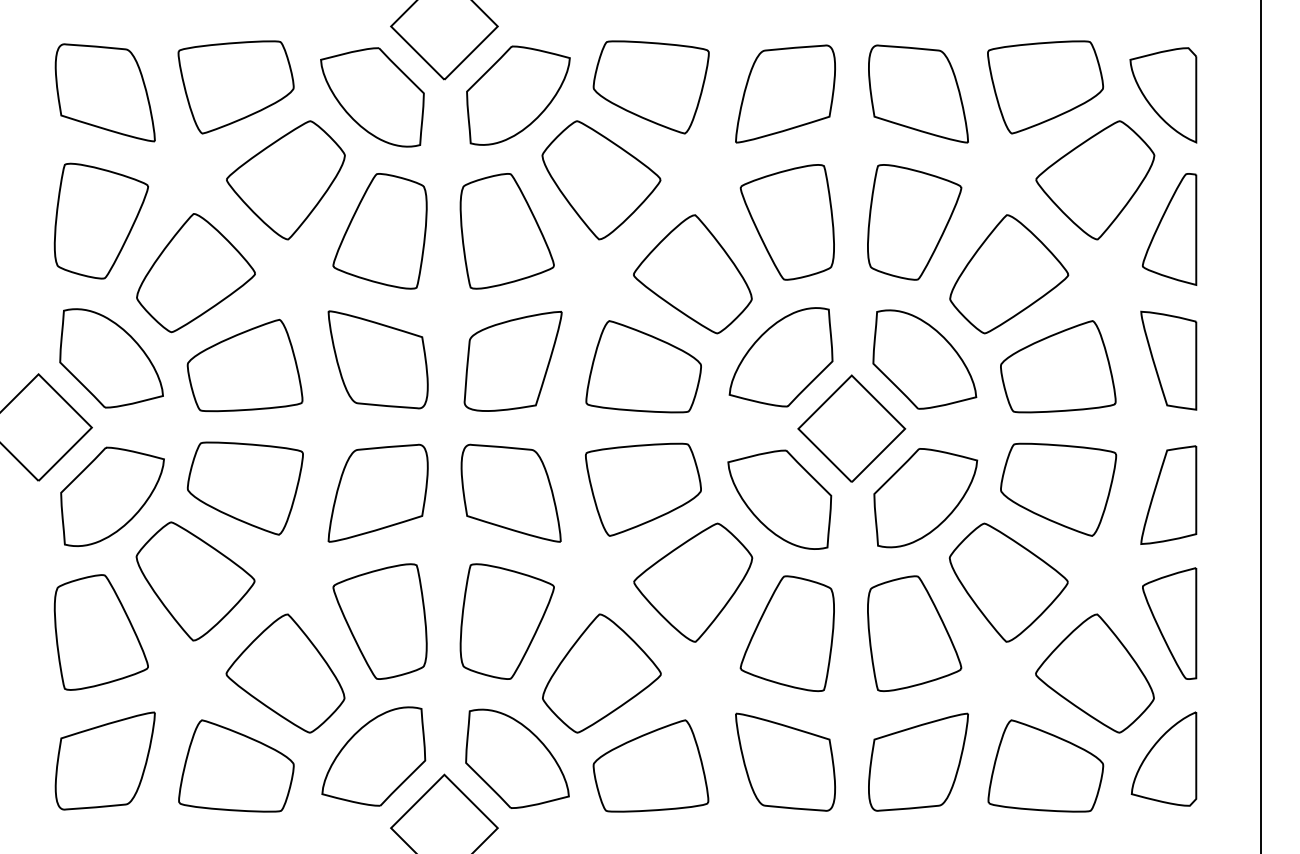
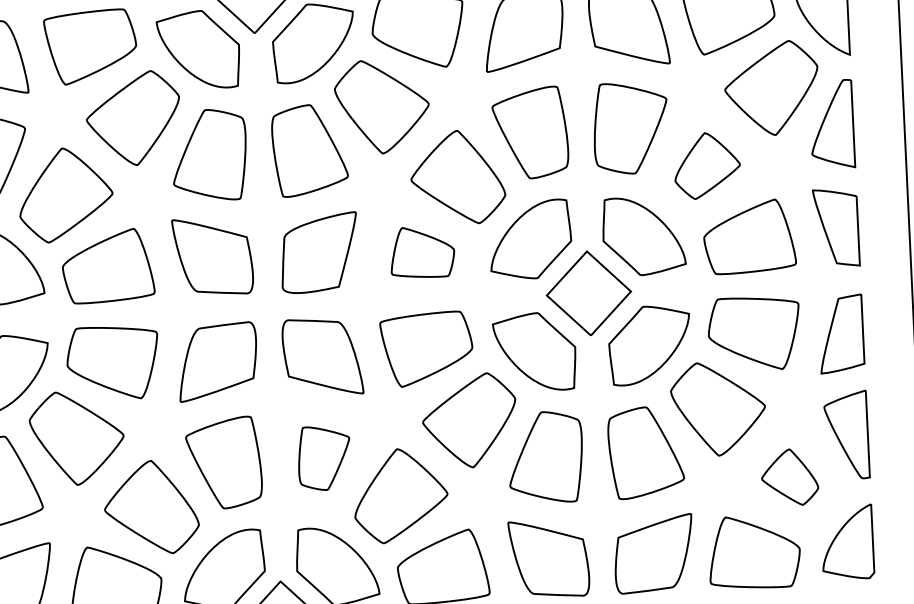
part: (1009, 274) -> (707, 165), size x0.7
part: (643, 366) -> (422, 252), size x0.7
part: (506, 621) -> (323, 458), size x0.7
part: (1094, 673) -> (789, 477), size x0.6

